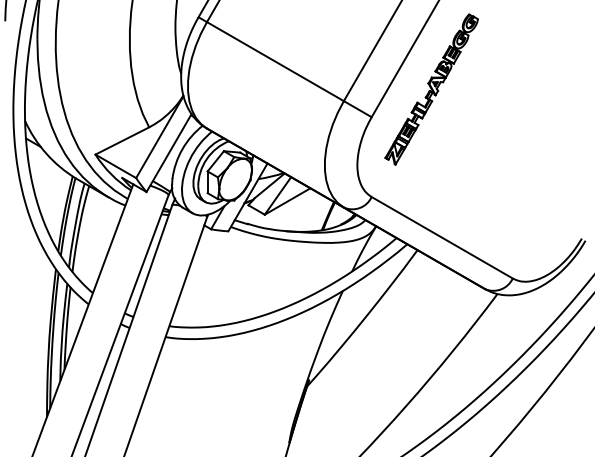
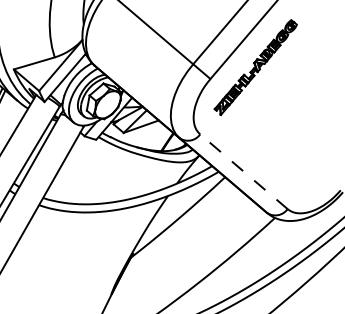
line: (441, 237) -> (243, 171), solid -> dashed

